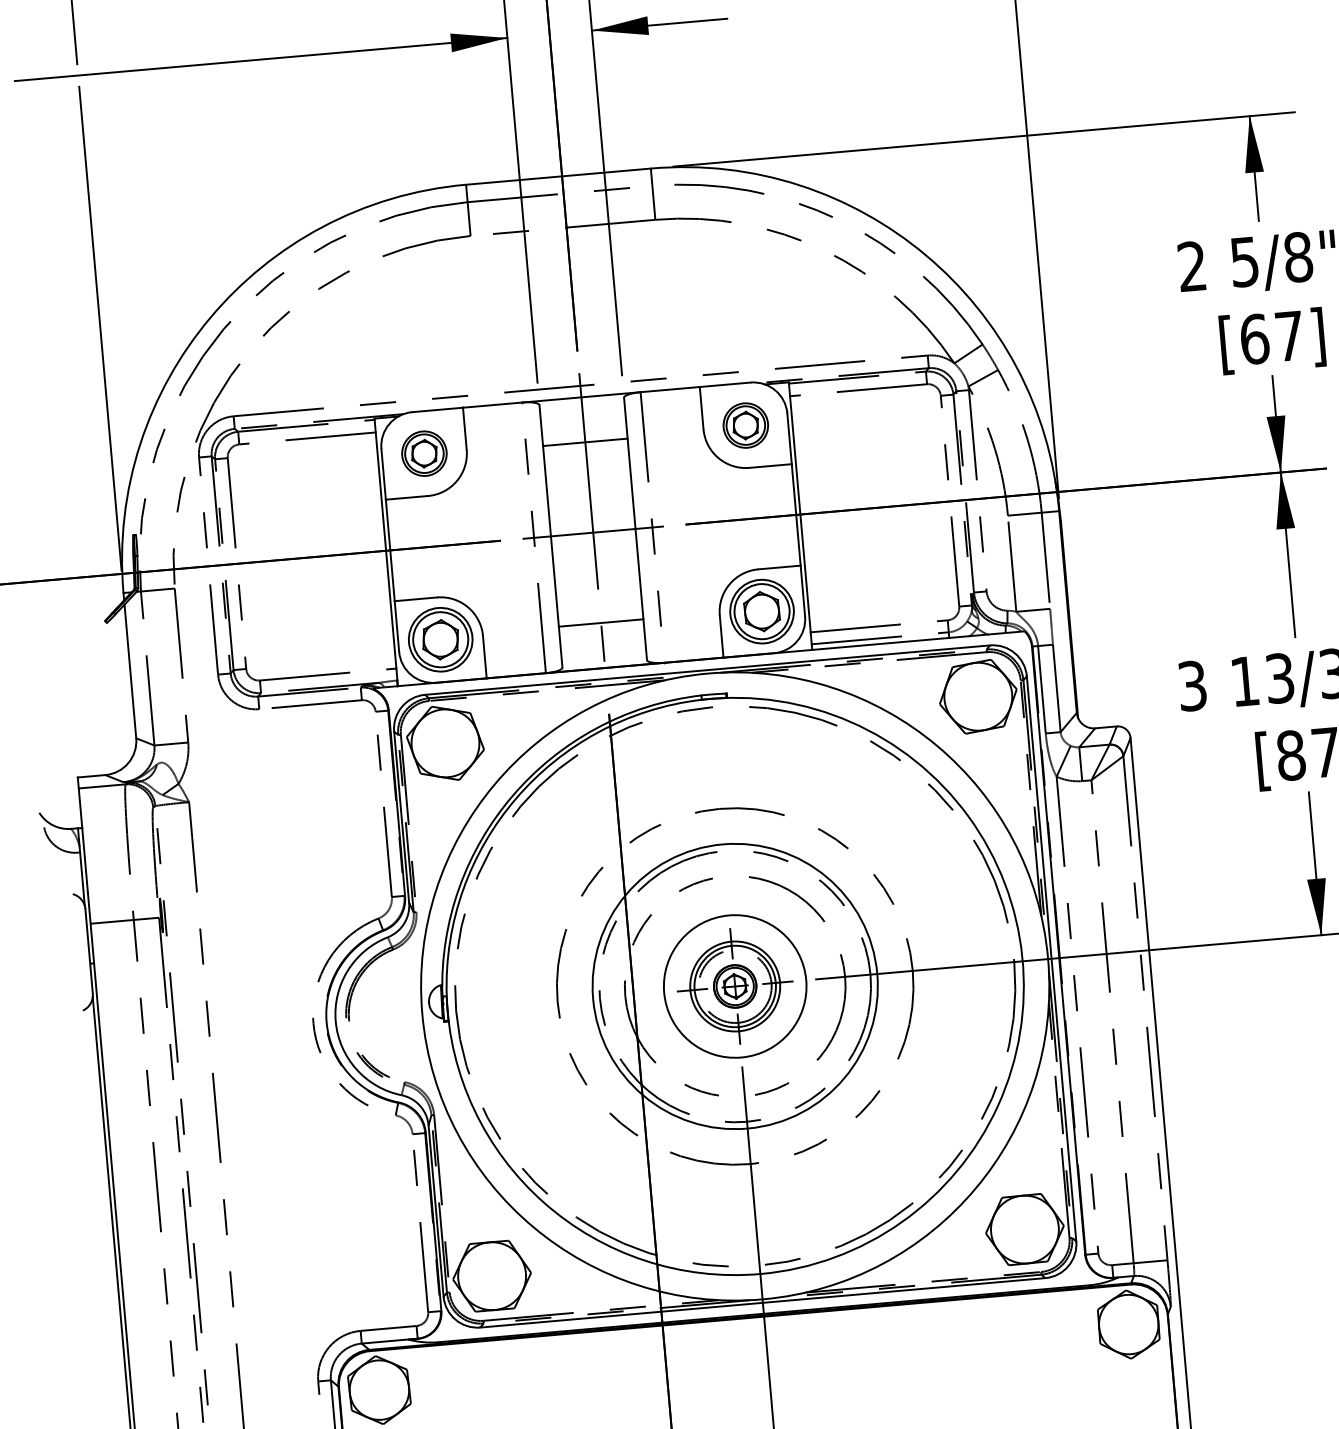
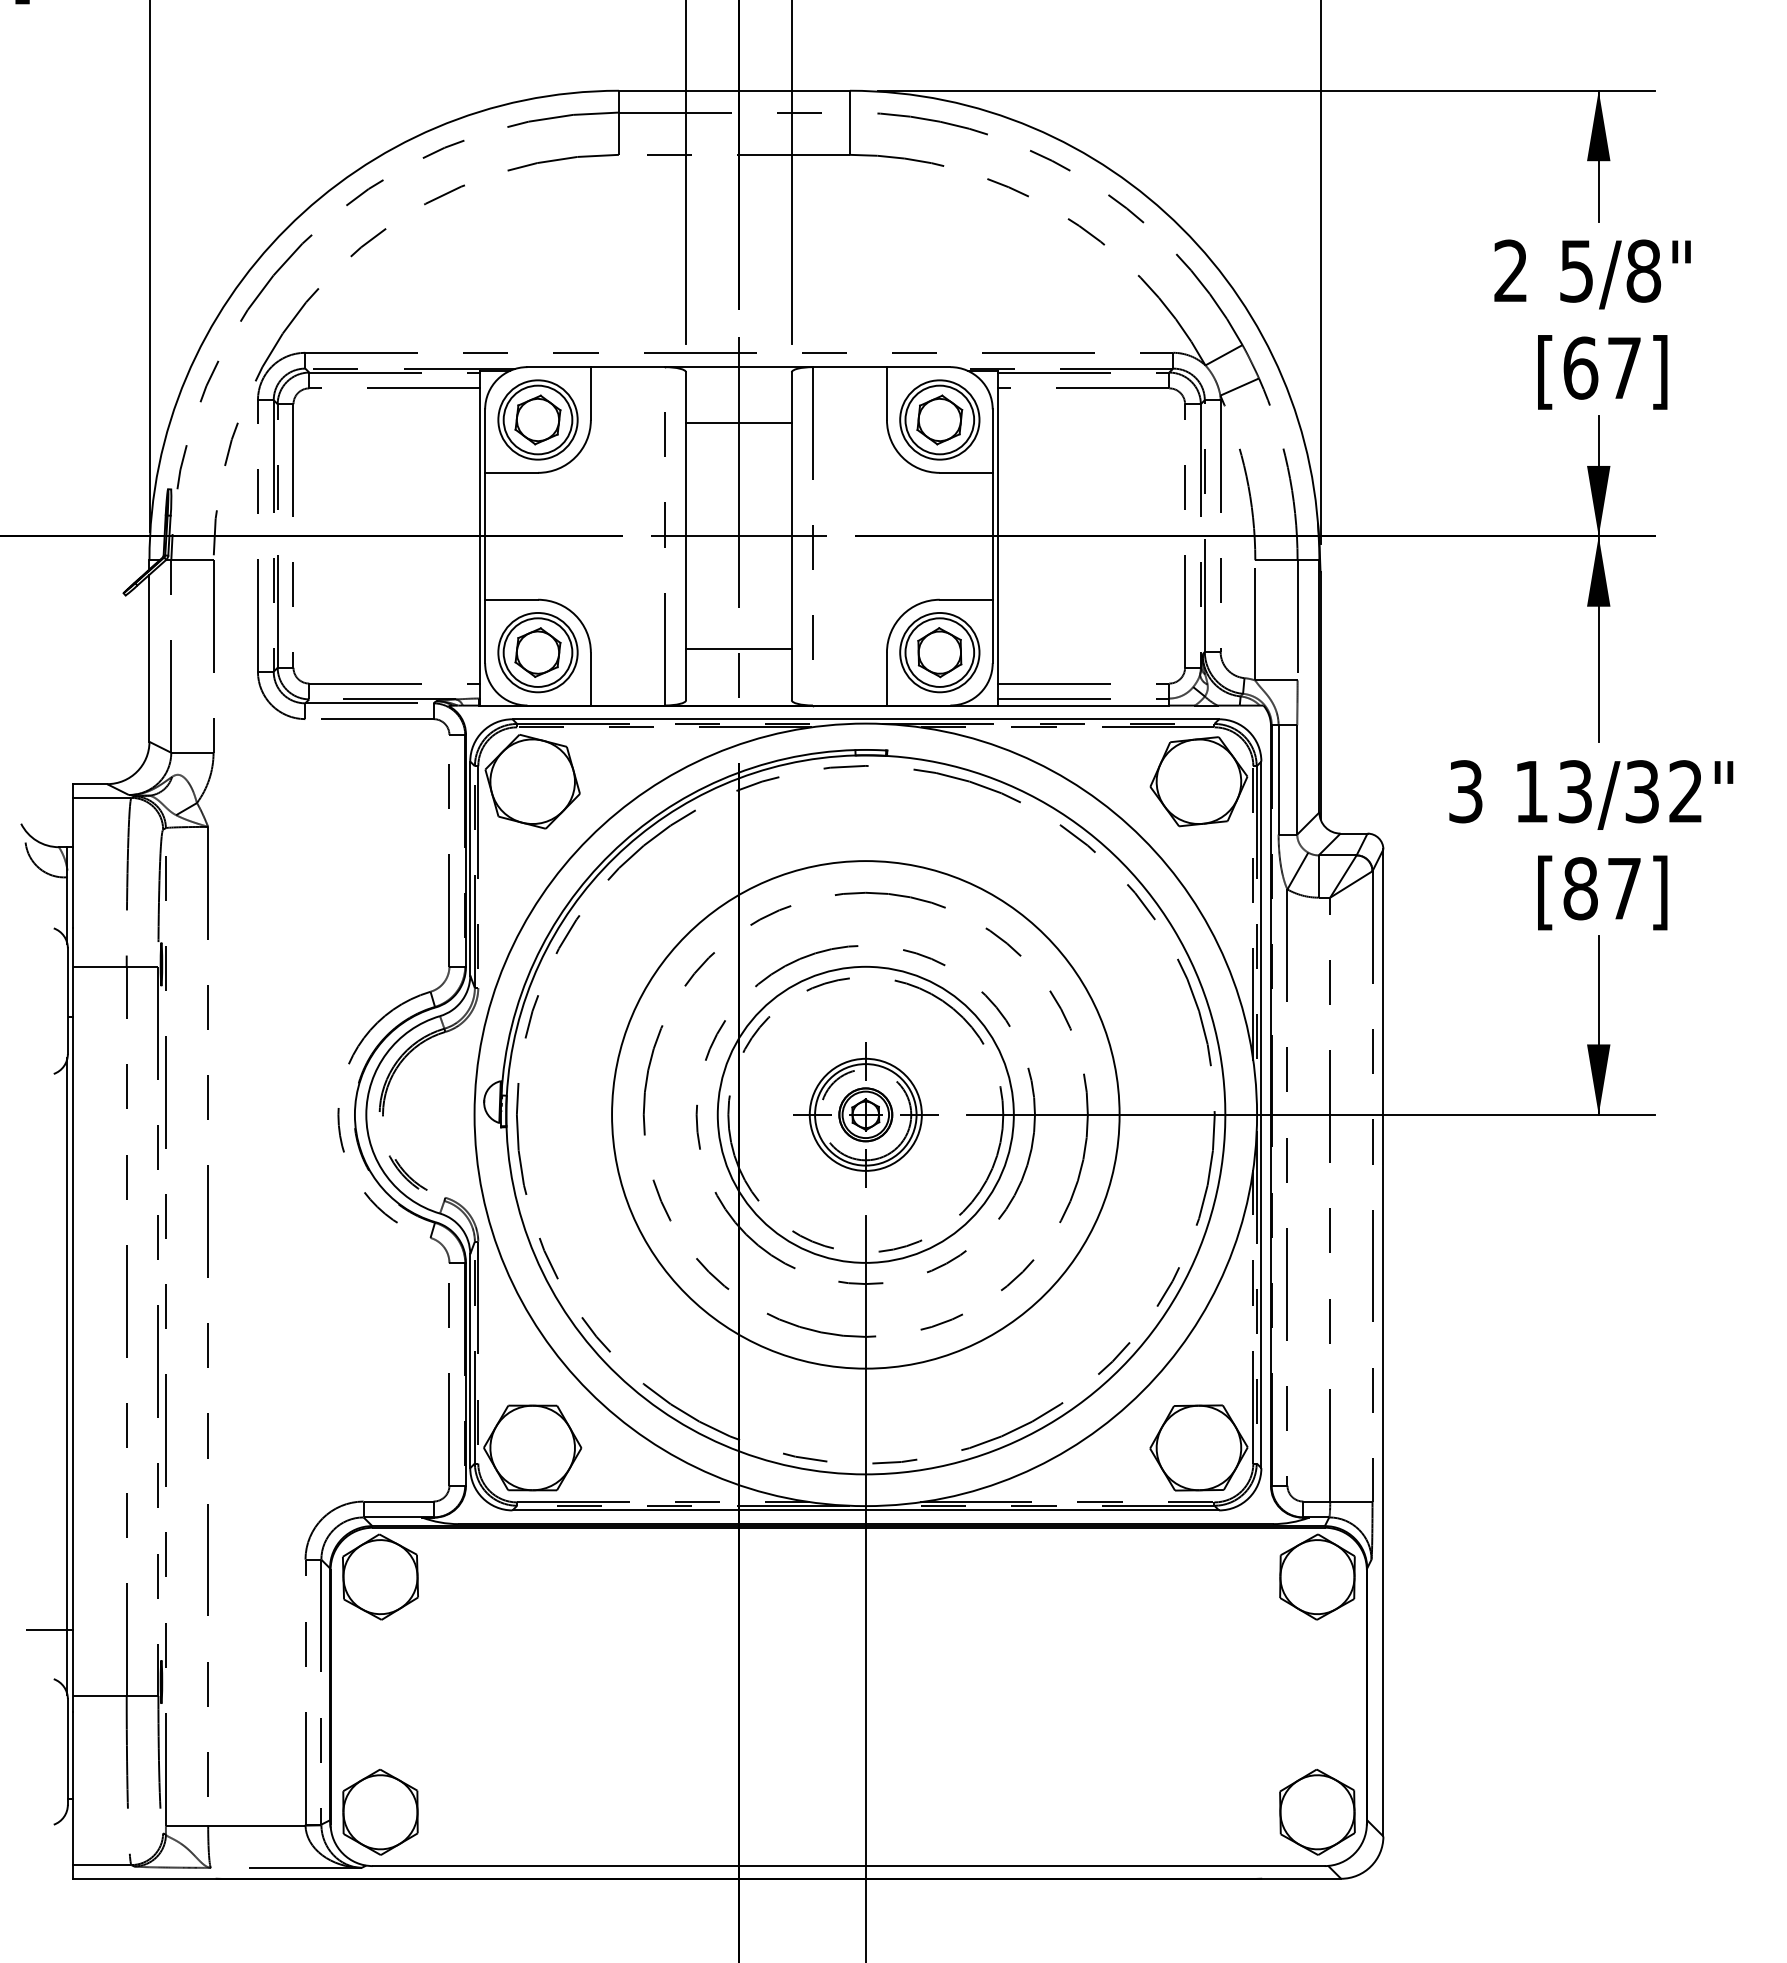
part: (745, 425) -> (939, 419), size x1.43
part: (423, 453) -> (537, 419), size x1.43
circle: (734, 986) -> (865, 1114), size x1.43
circle: (734, 986) -> (865, 1114), size x1.67

